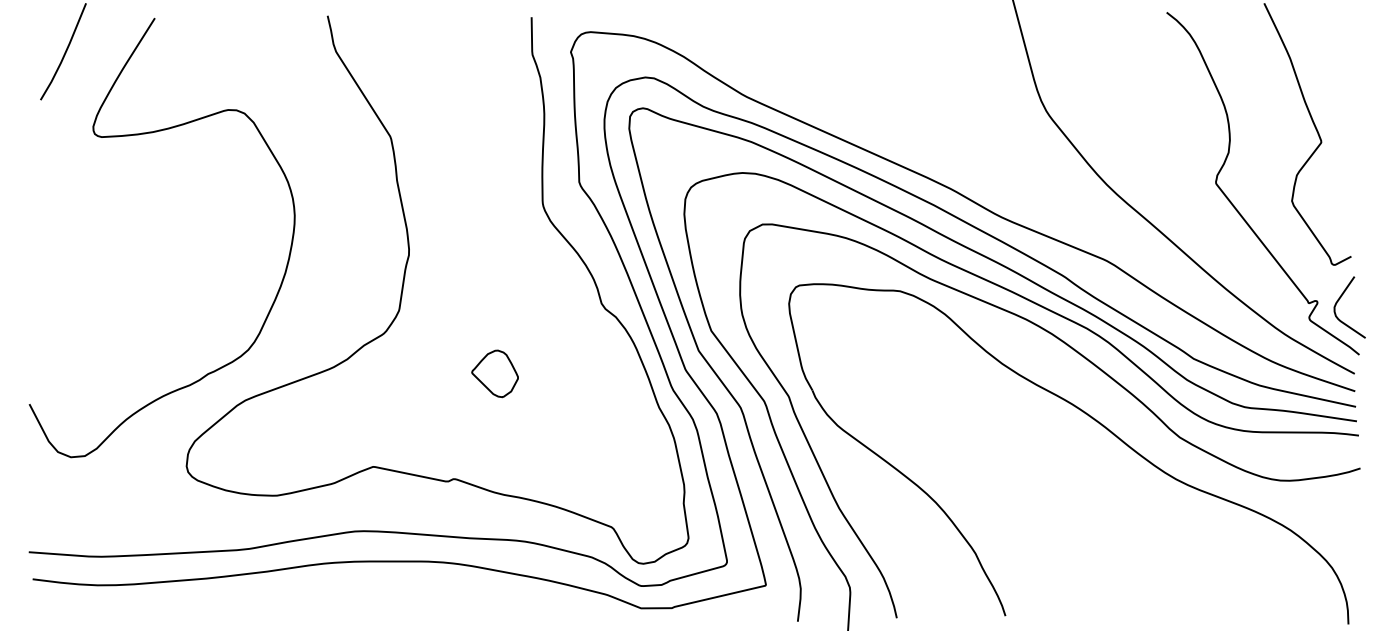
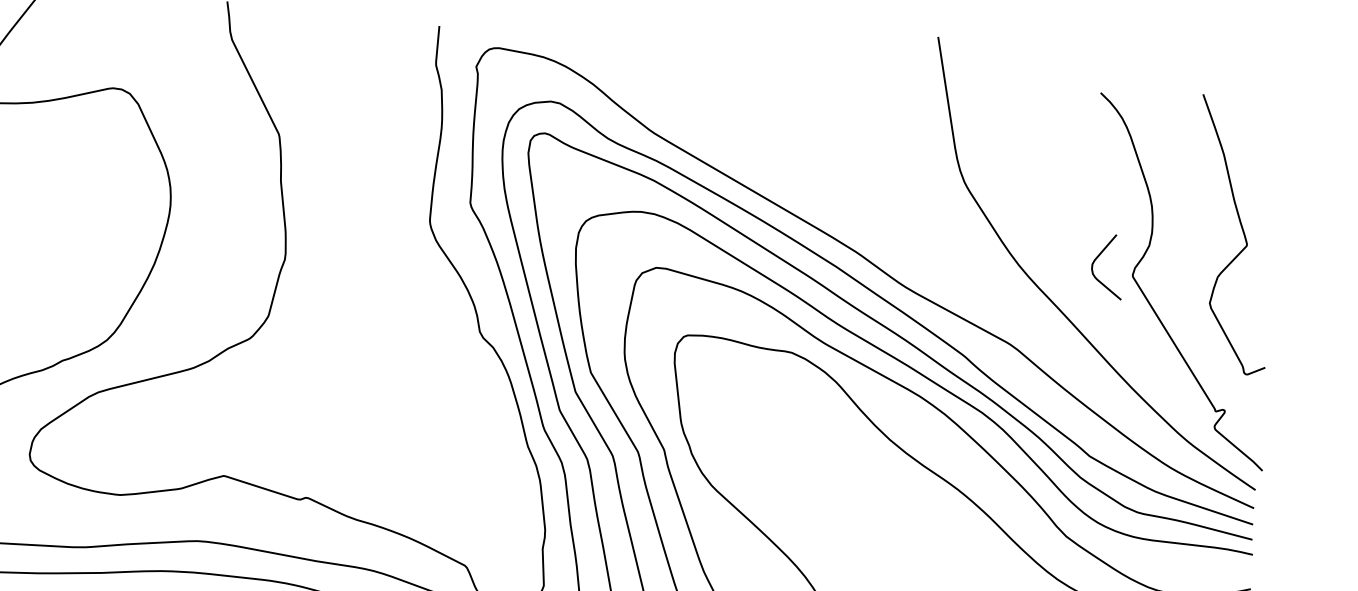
curve: (1339, 300) -> (1098, 257), moved
part: (494, 373) -> (360, 392), removed

